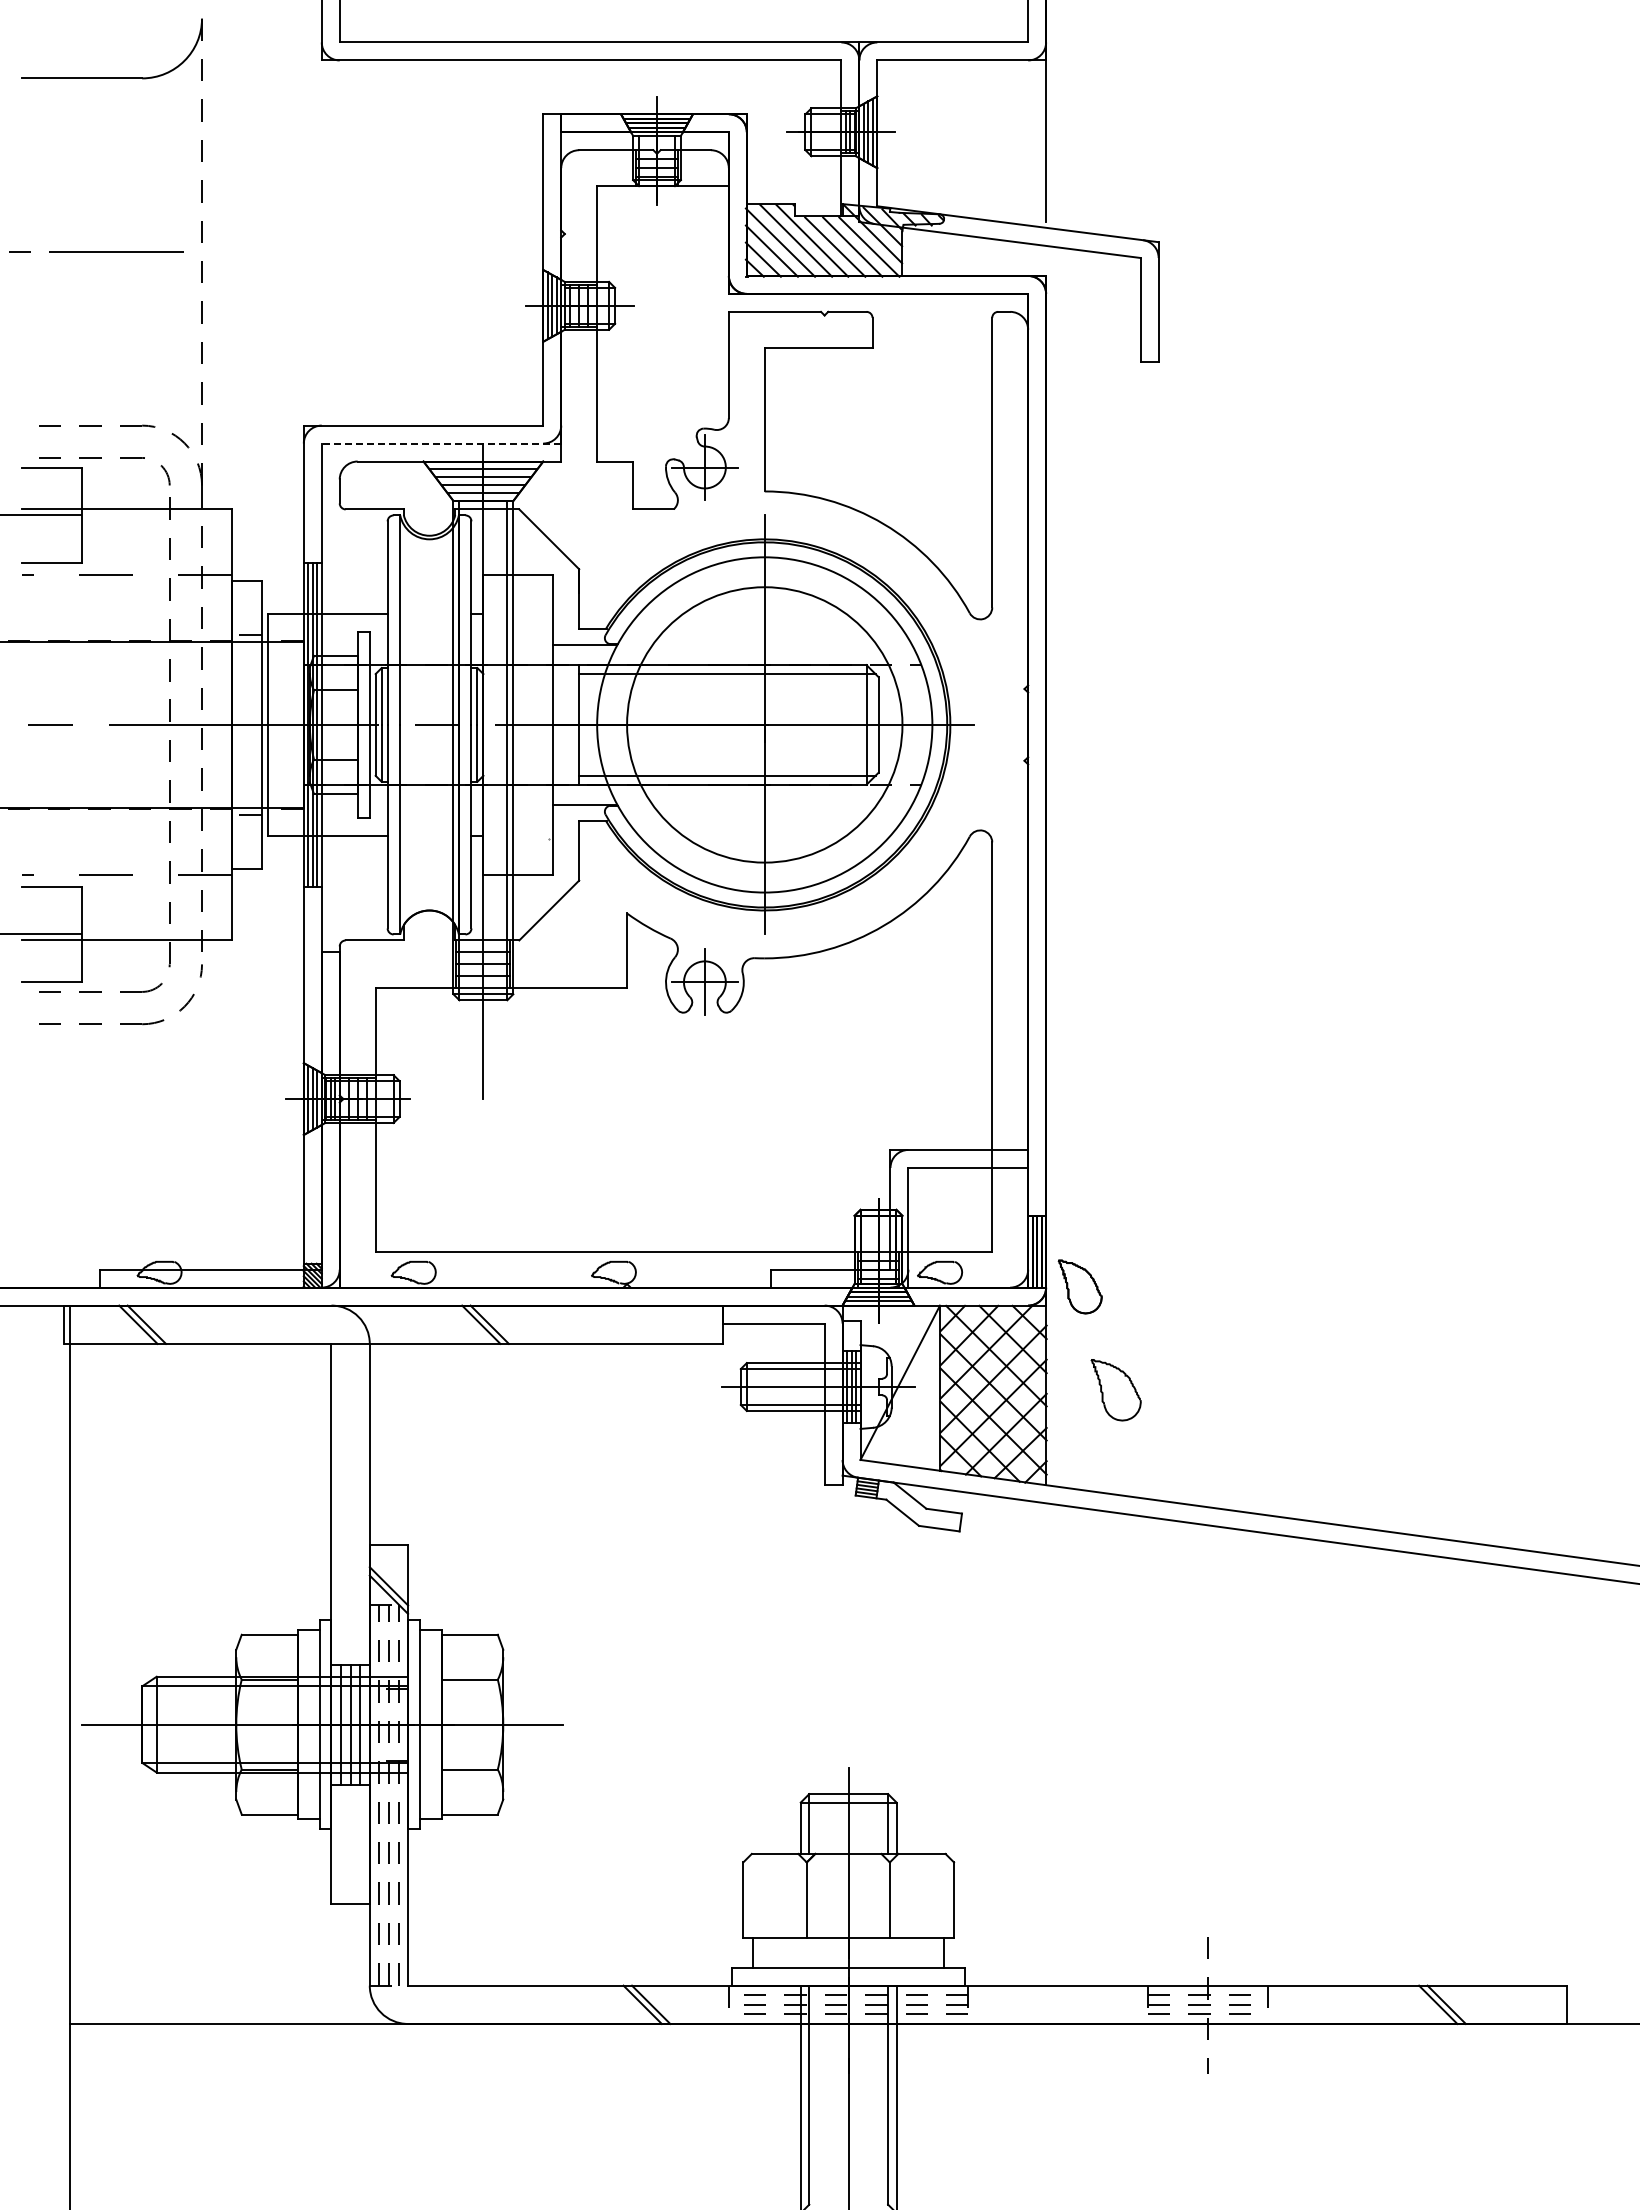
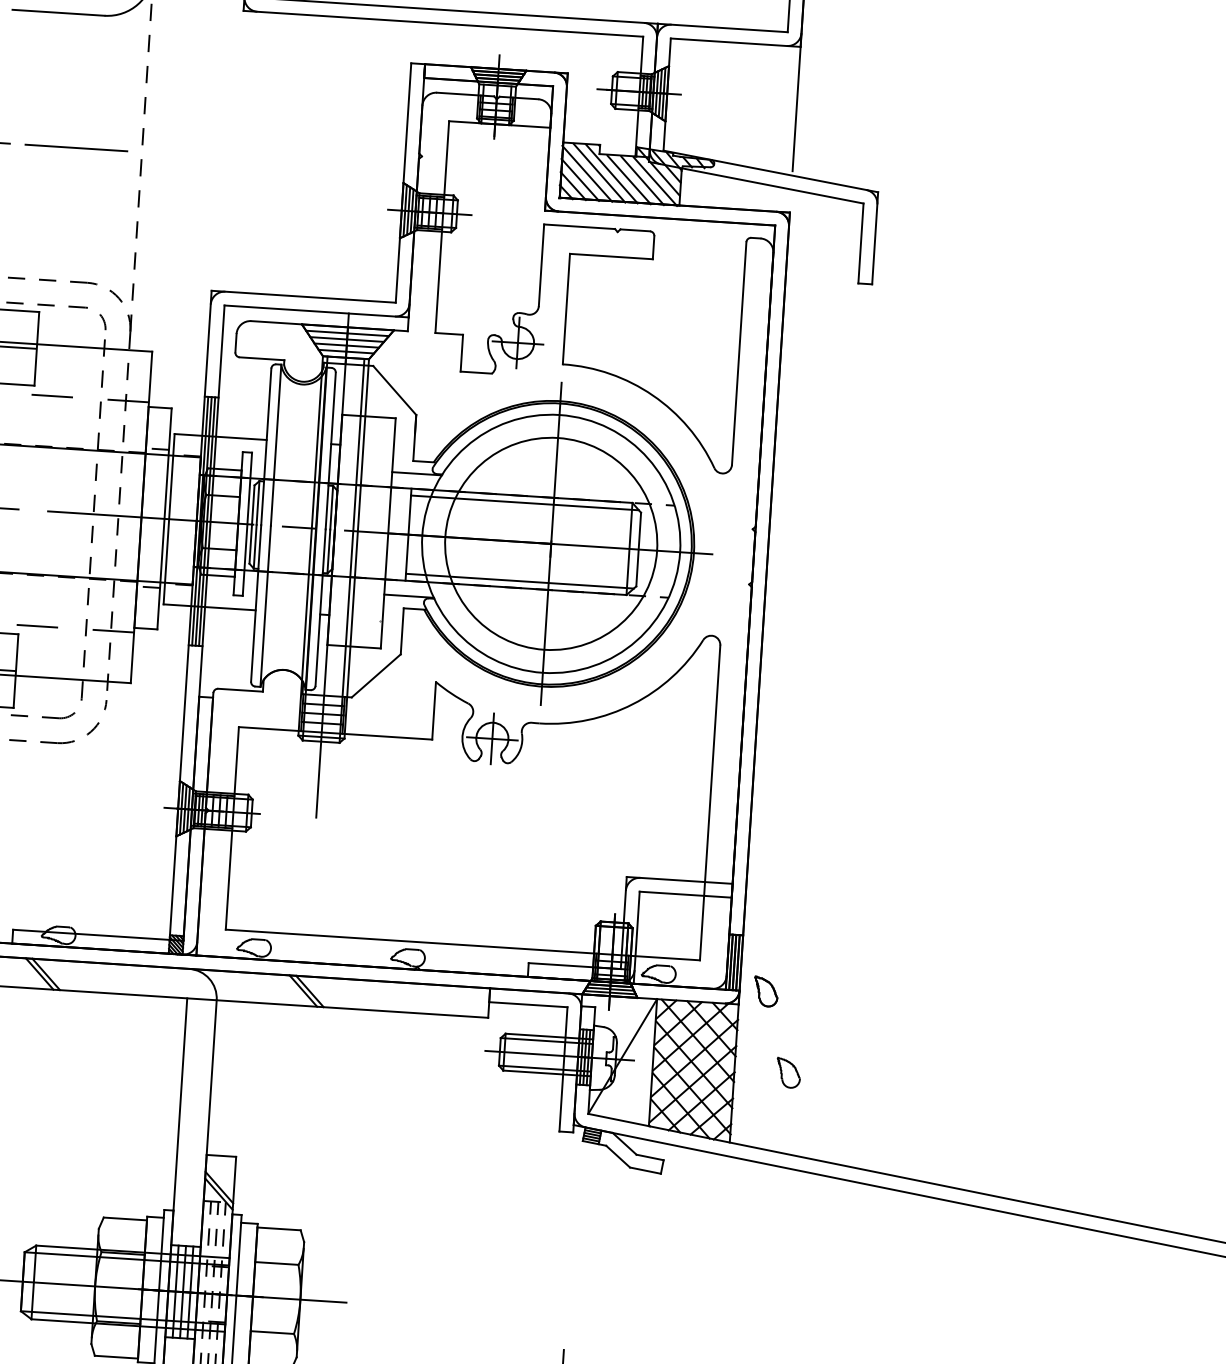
line: (441, 443) -> (316, 311), dashed -> solid
part: (1080, 1286) -> (766, 991), size x0.71
part: (1116, 1390) -> (788, 1073), size x0.62

